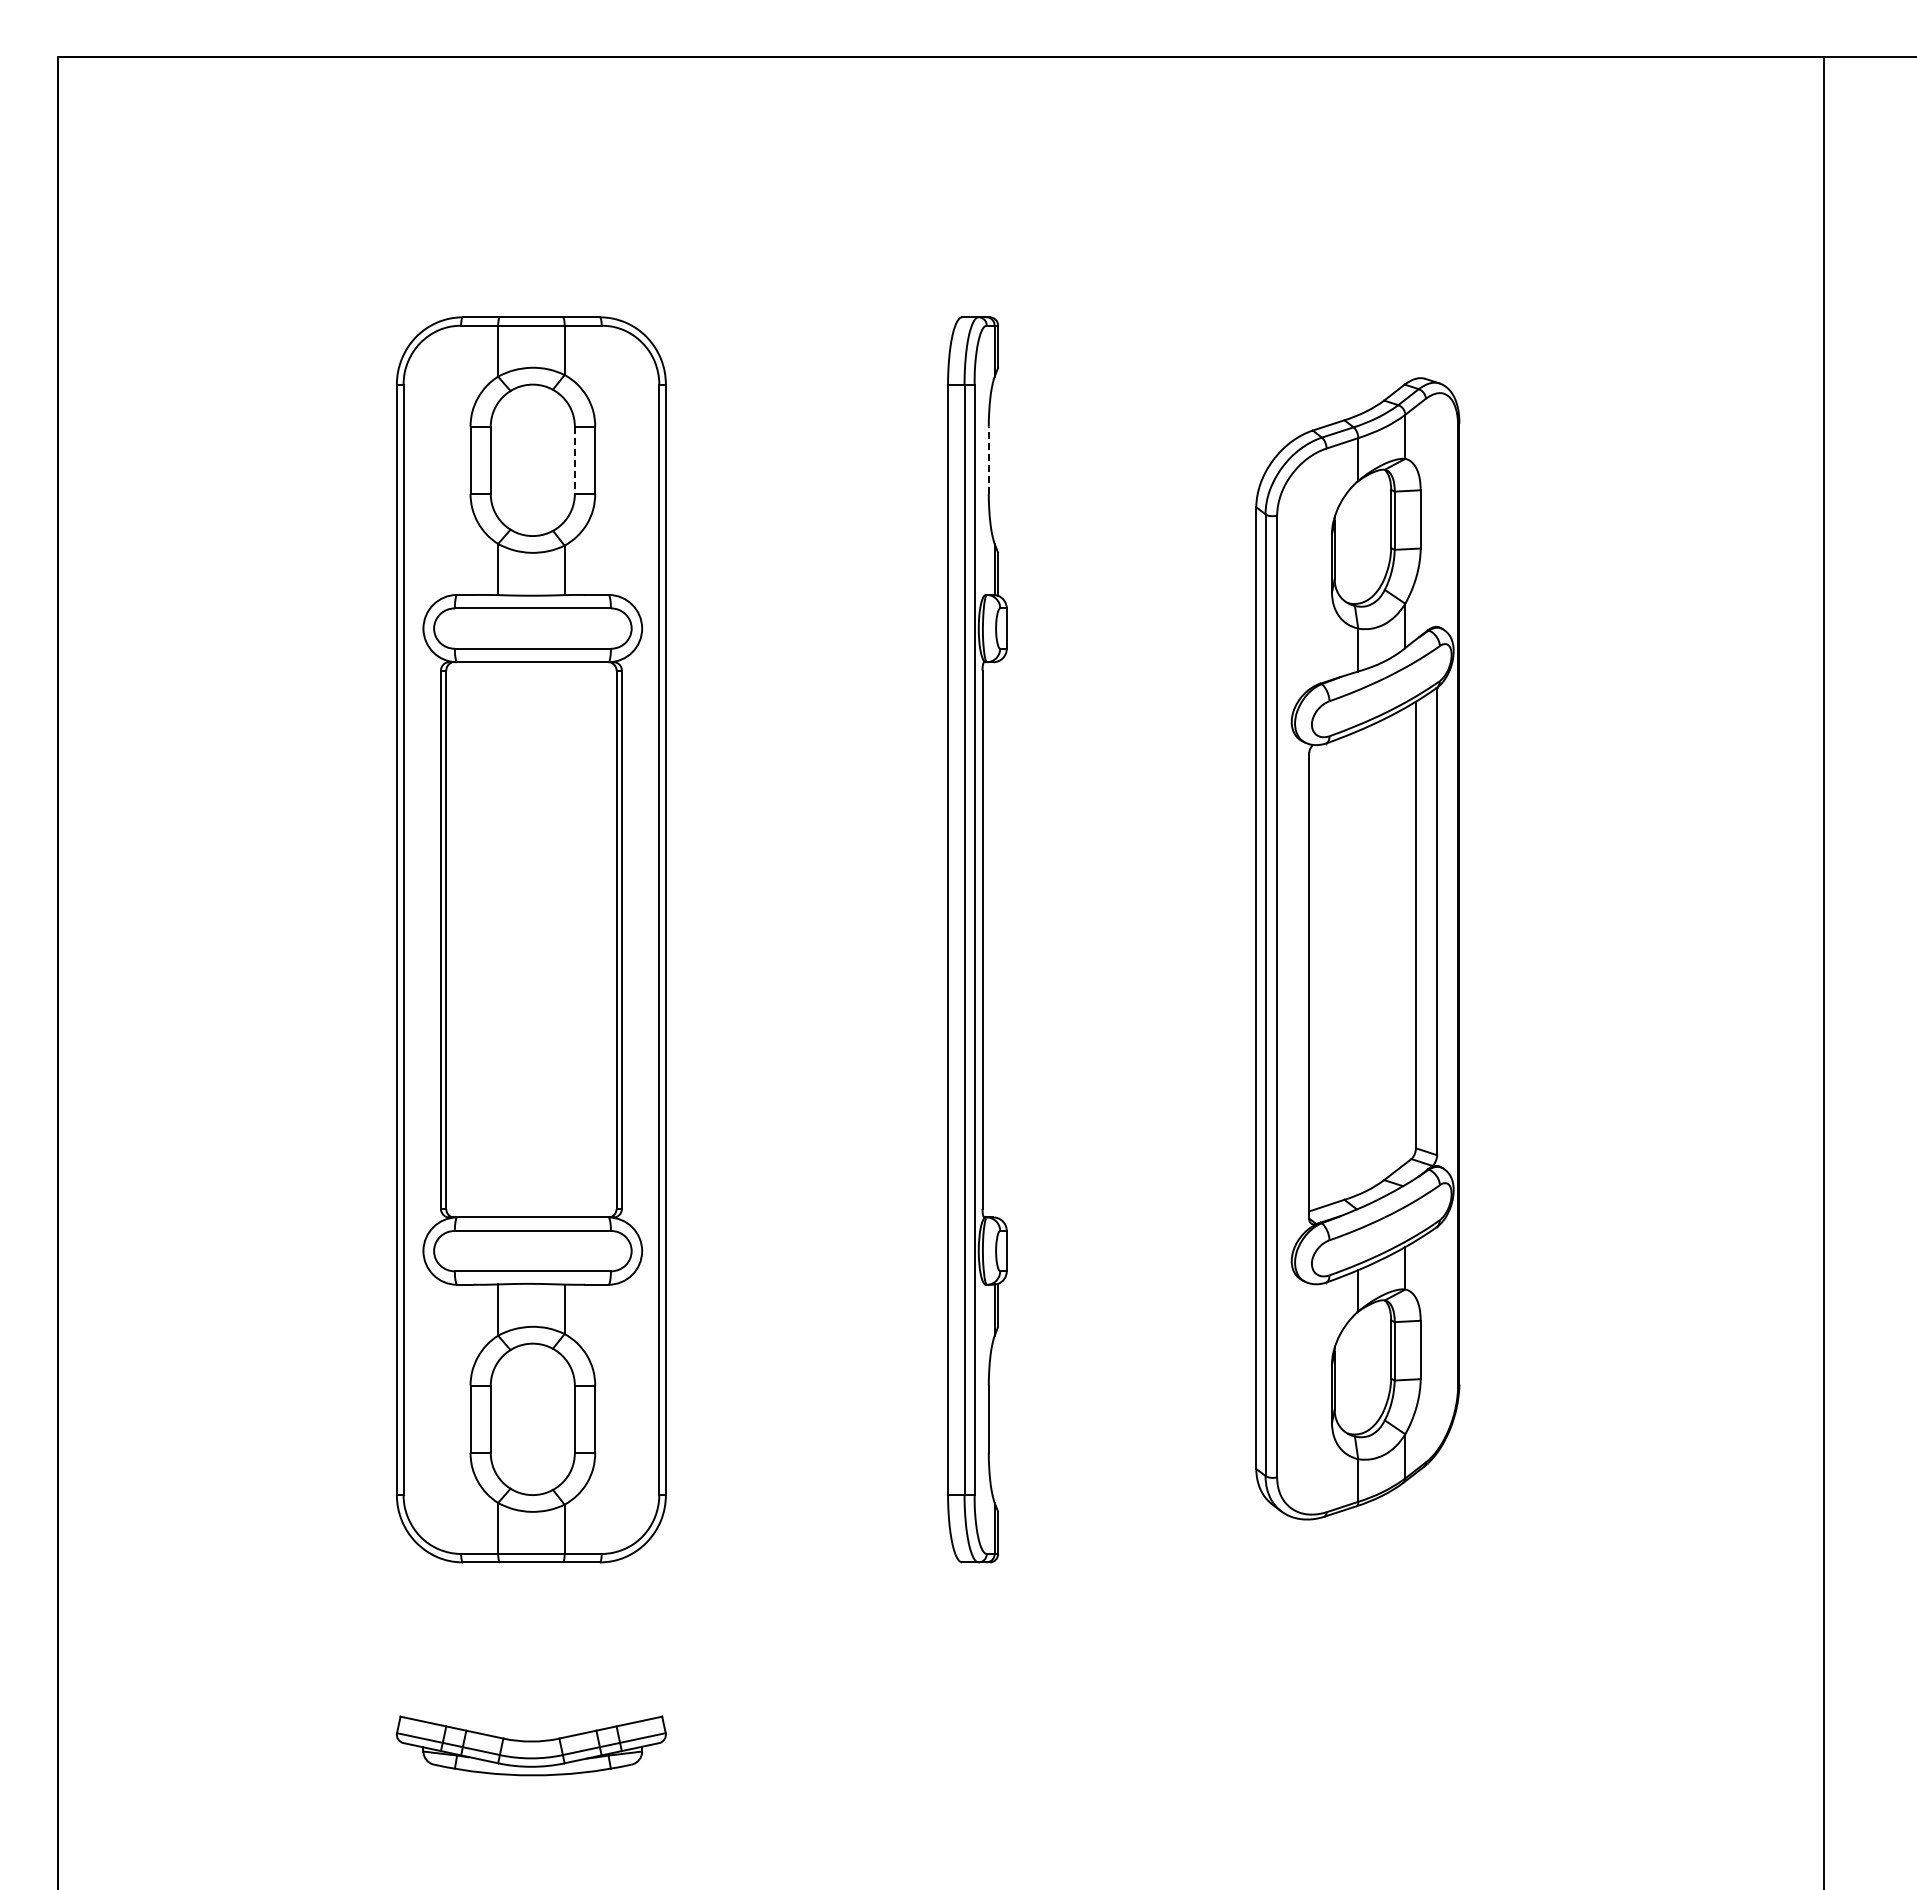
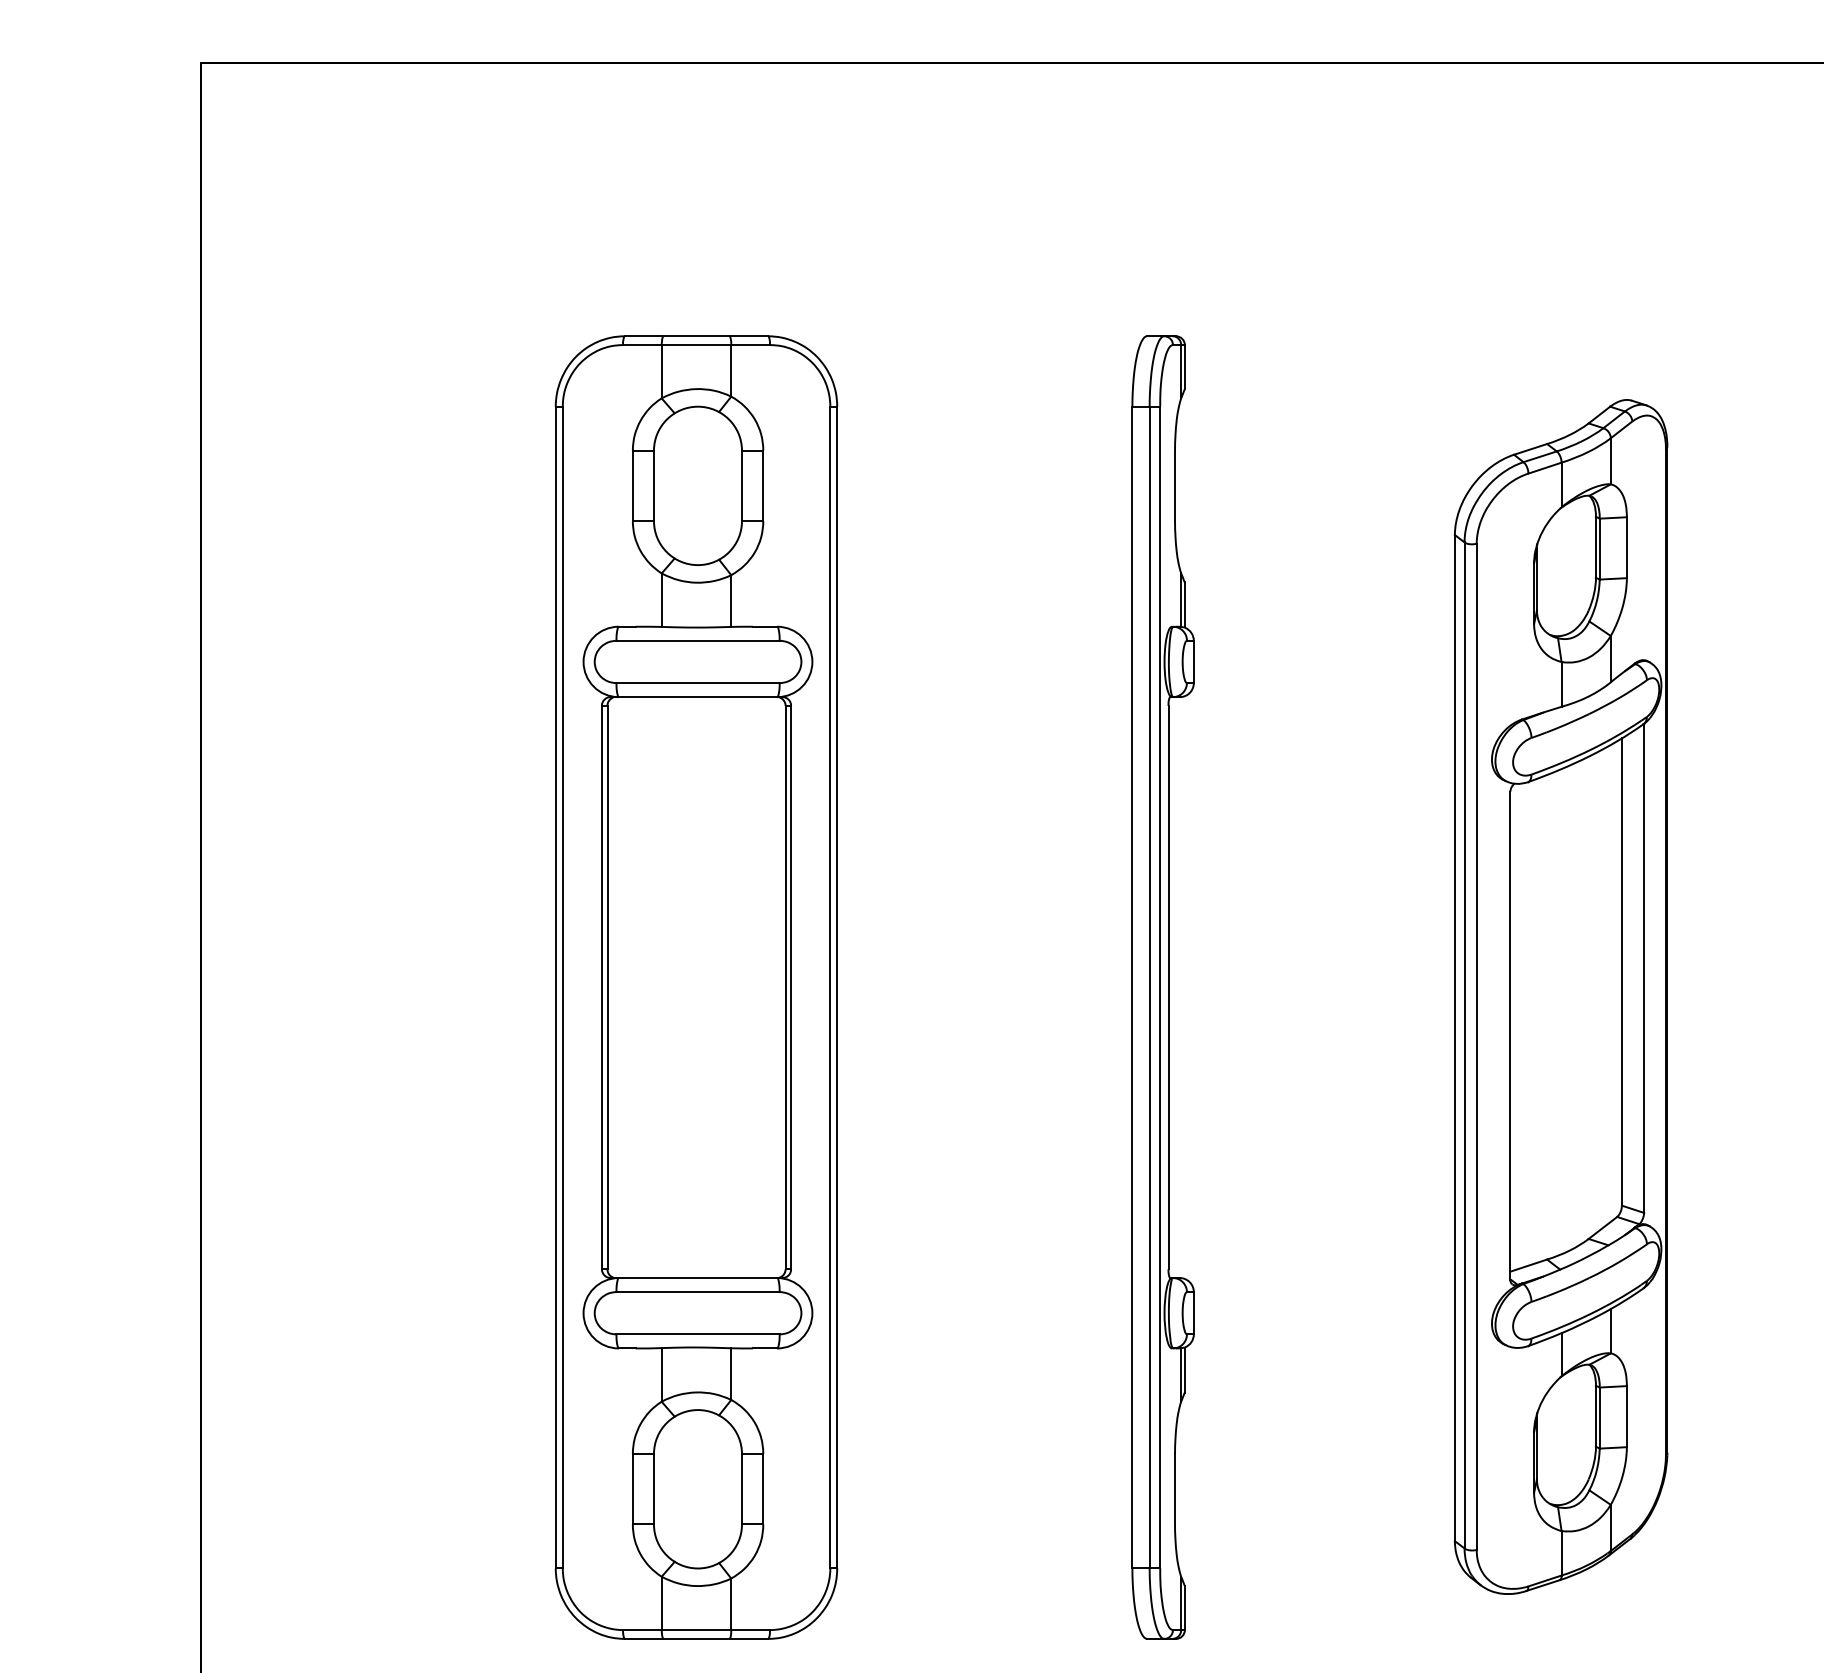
line: (574, 460) -> (741, 486), dashed -> solid
line: (988, 460) -> (1174, 486), dashed -> solid

